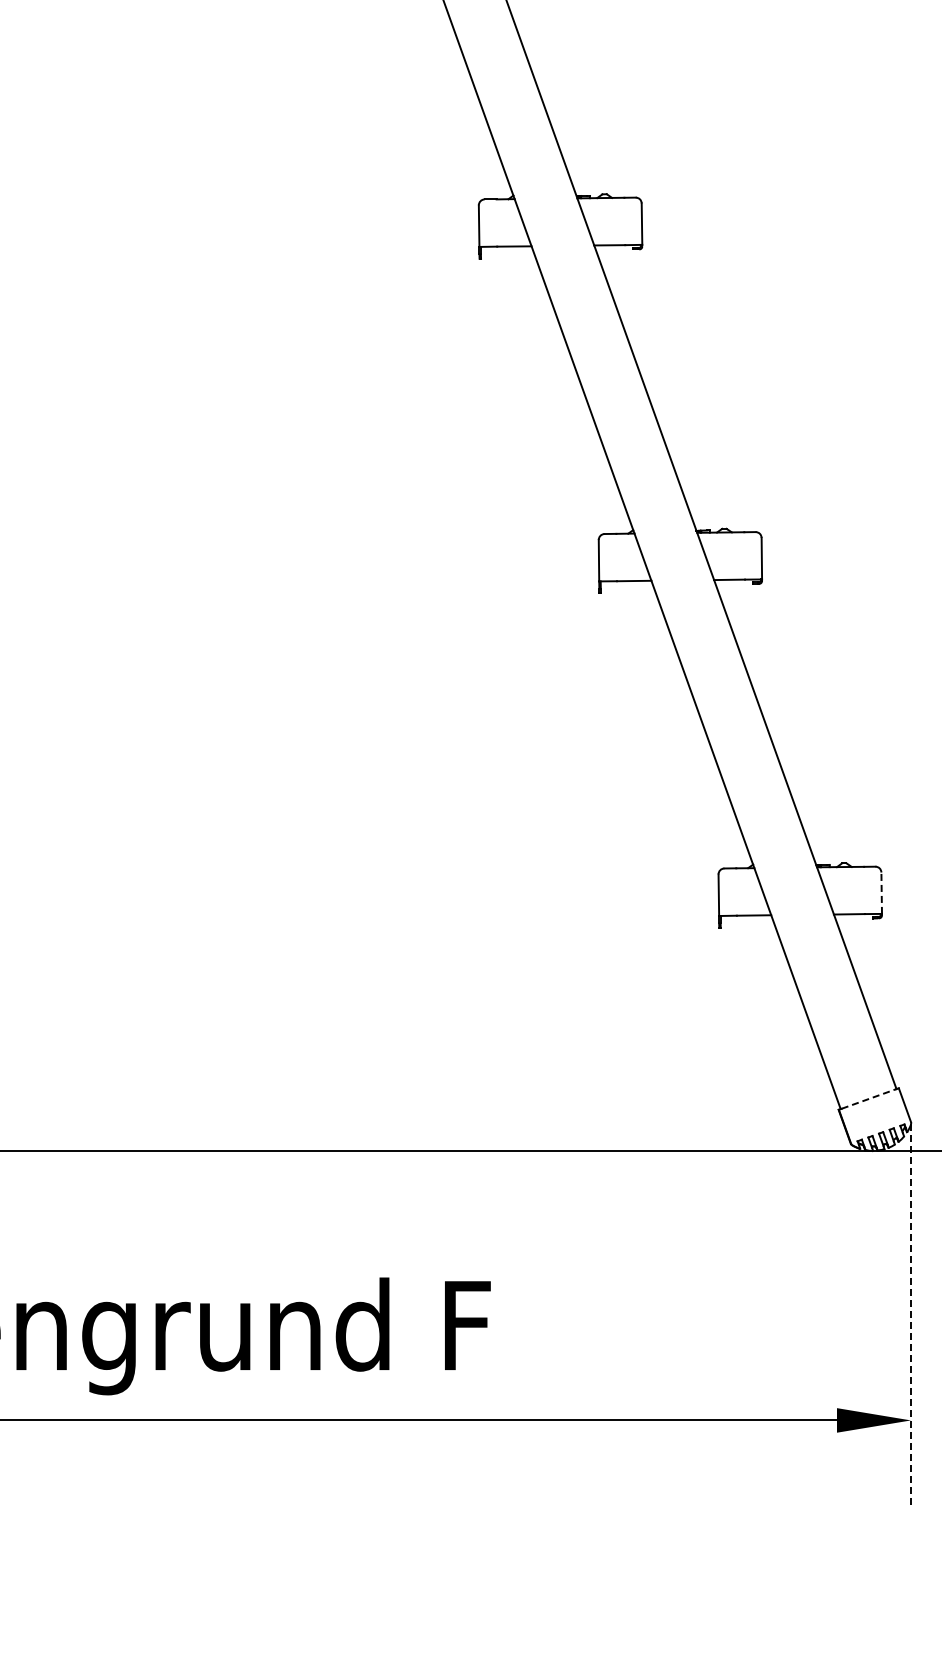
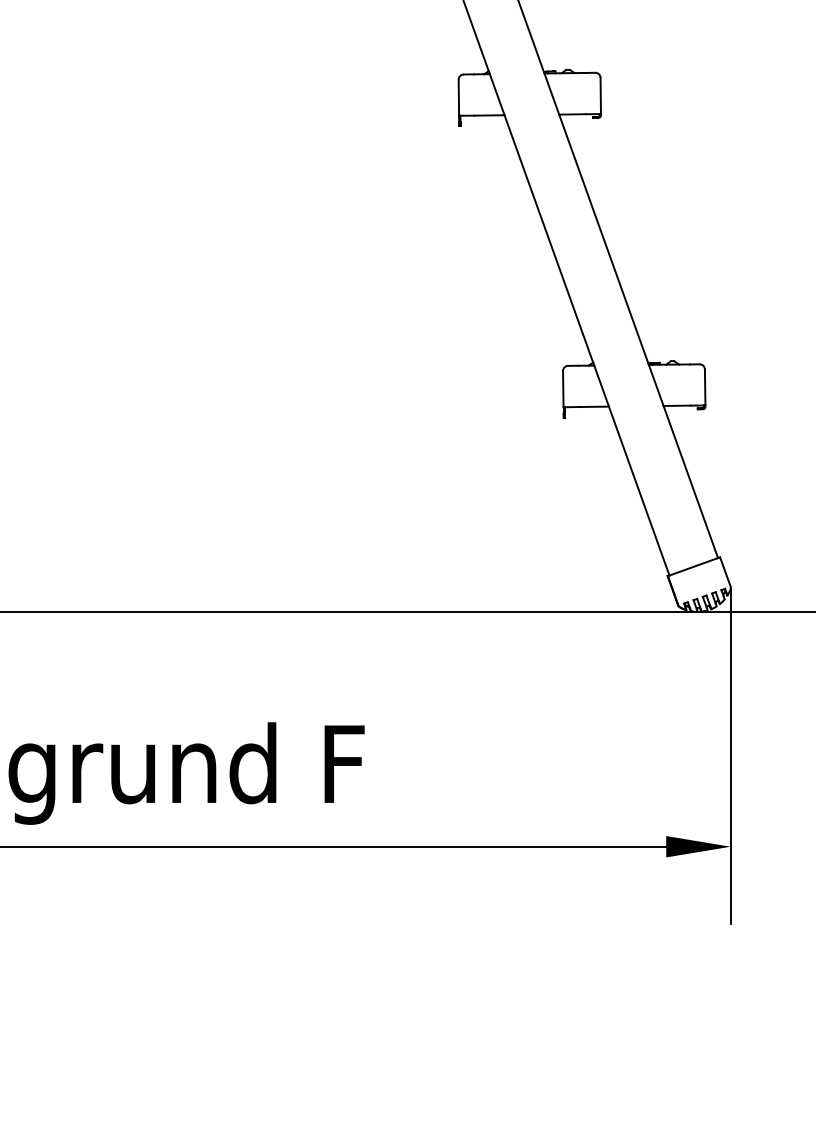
line: (881, 893) -> (705, 387), dashed -> solid
line: (868, 1099) -> (693, 567), dashed -> solid
line: (911, 1316) -> (731, 756), dashed -> solid

